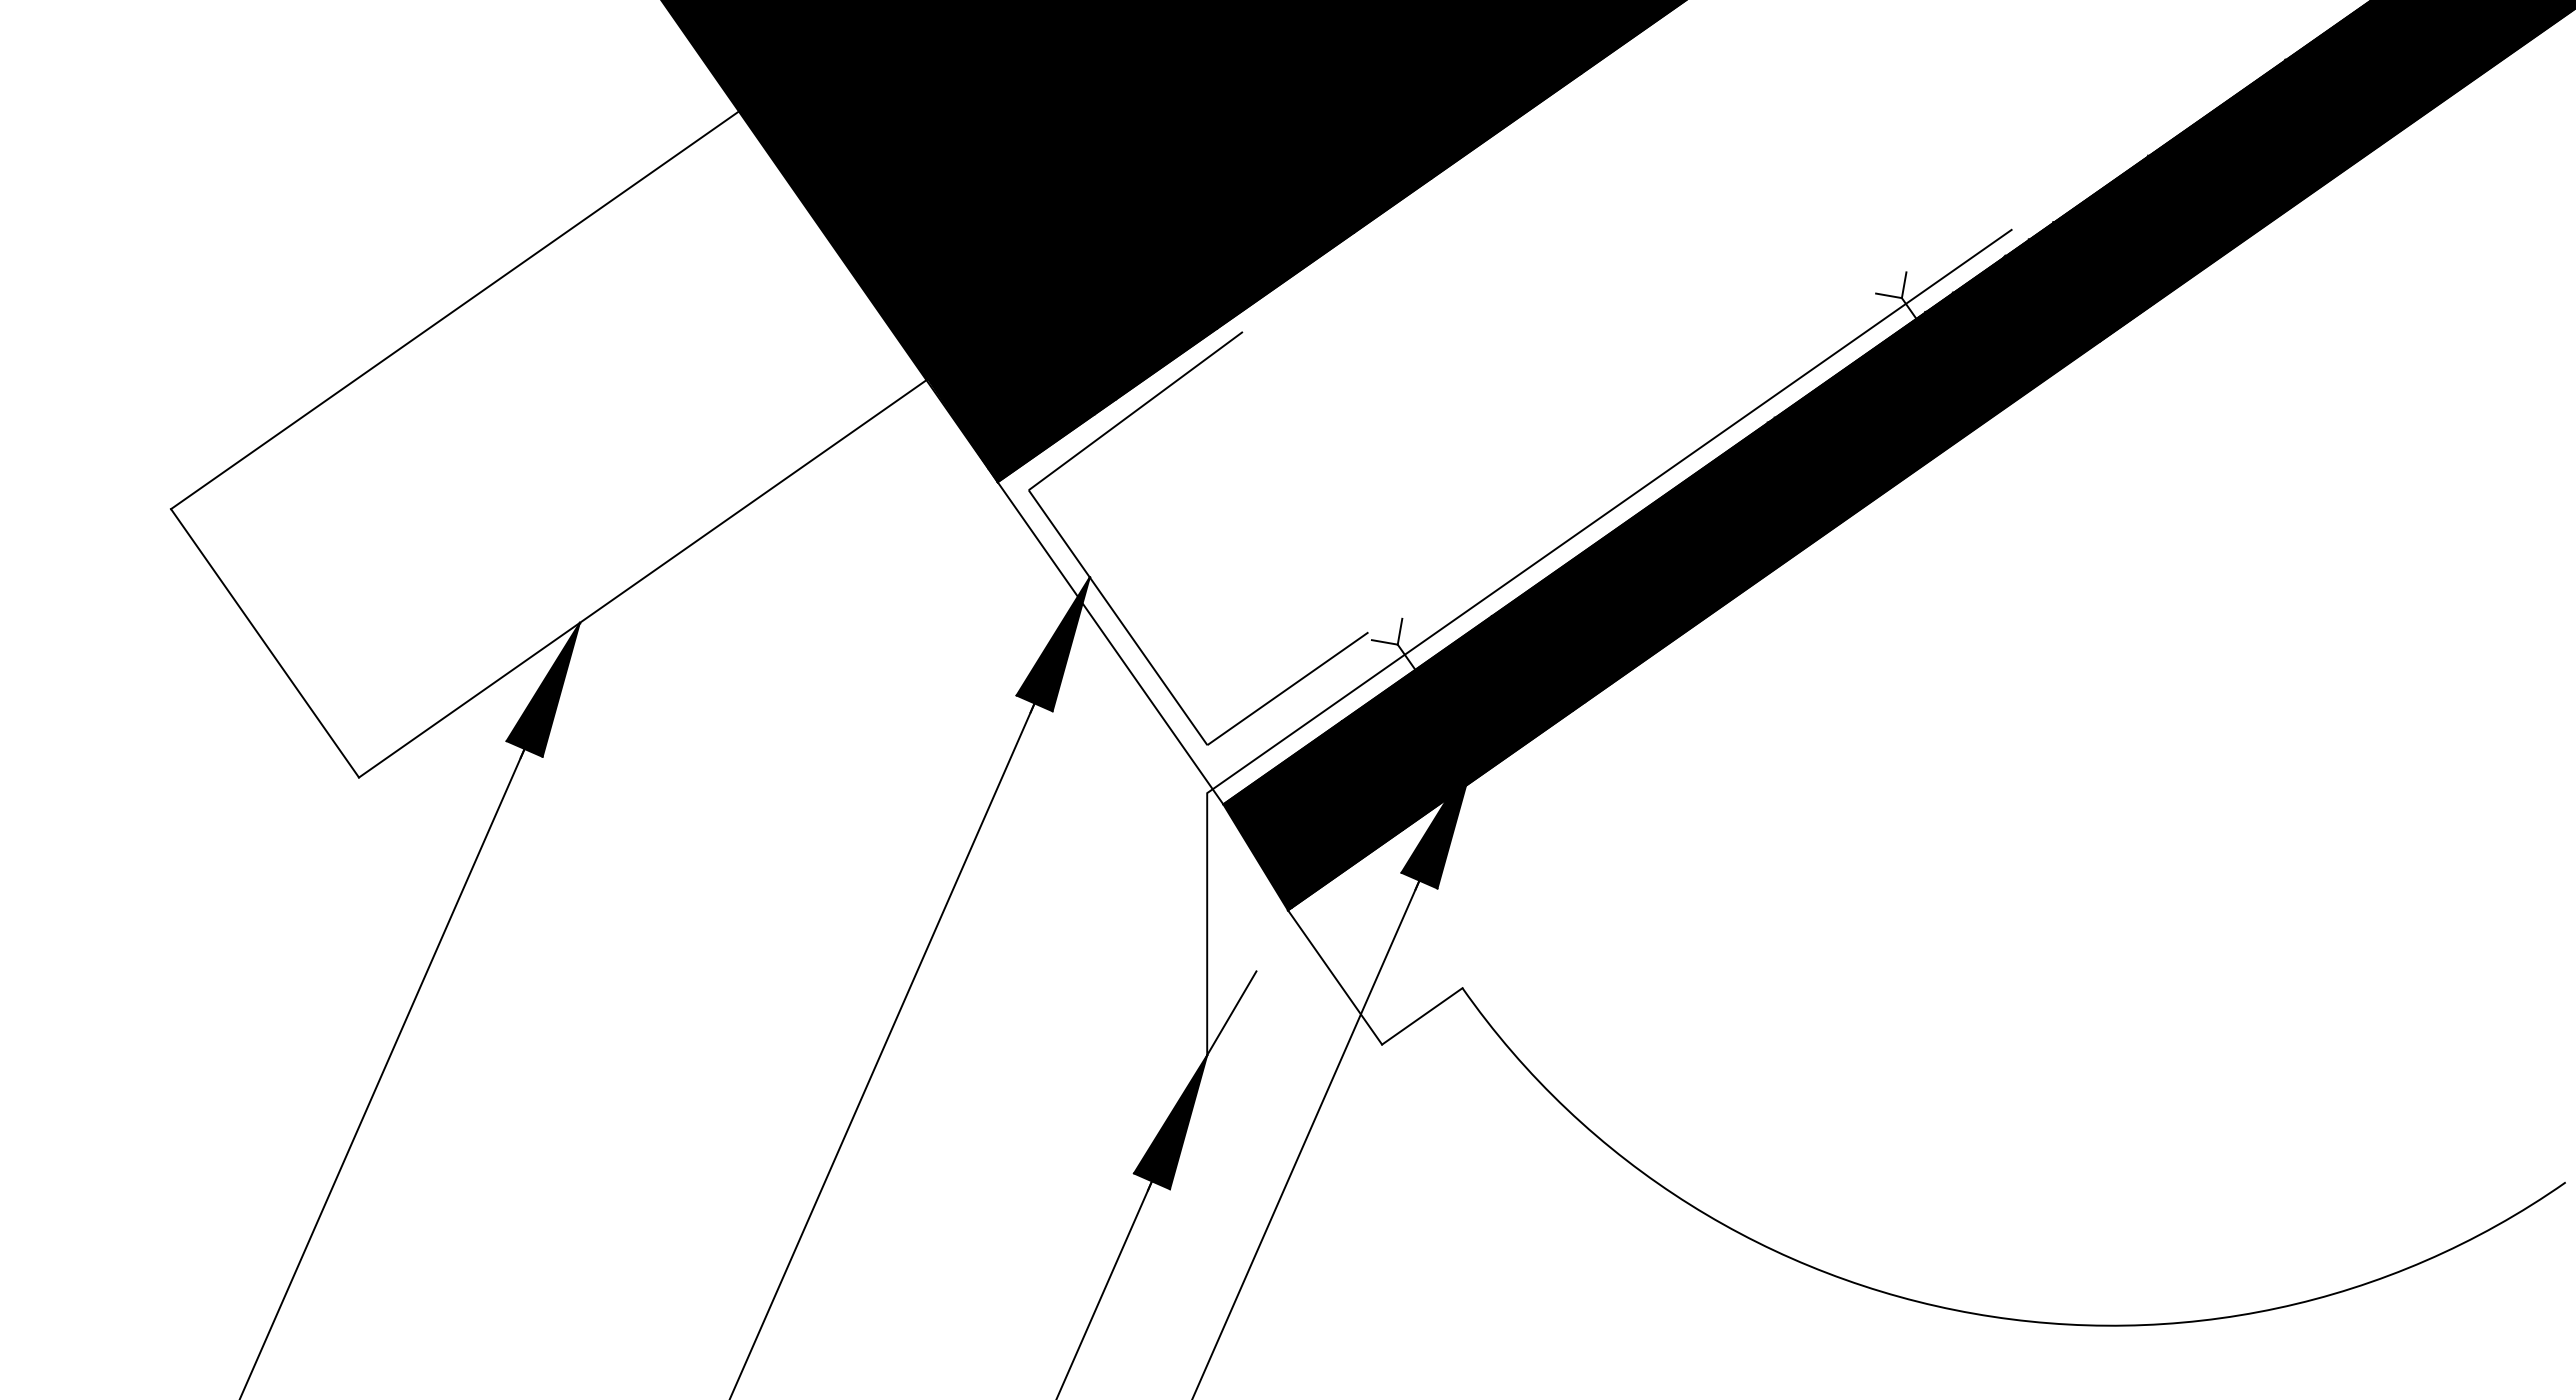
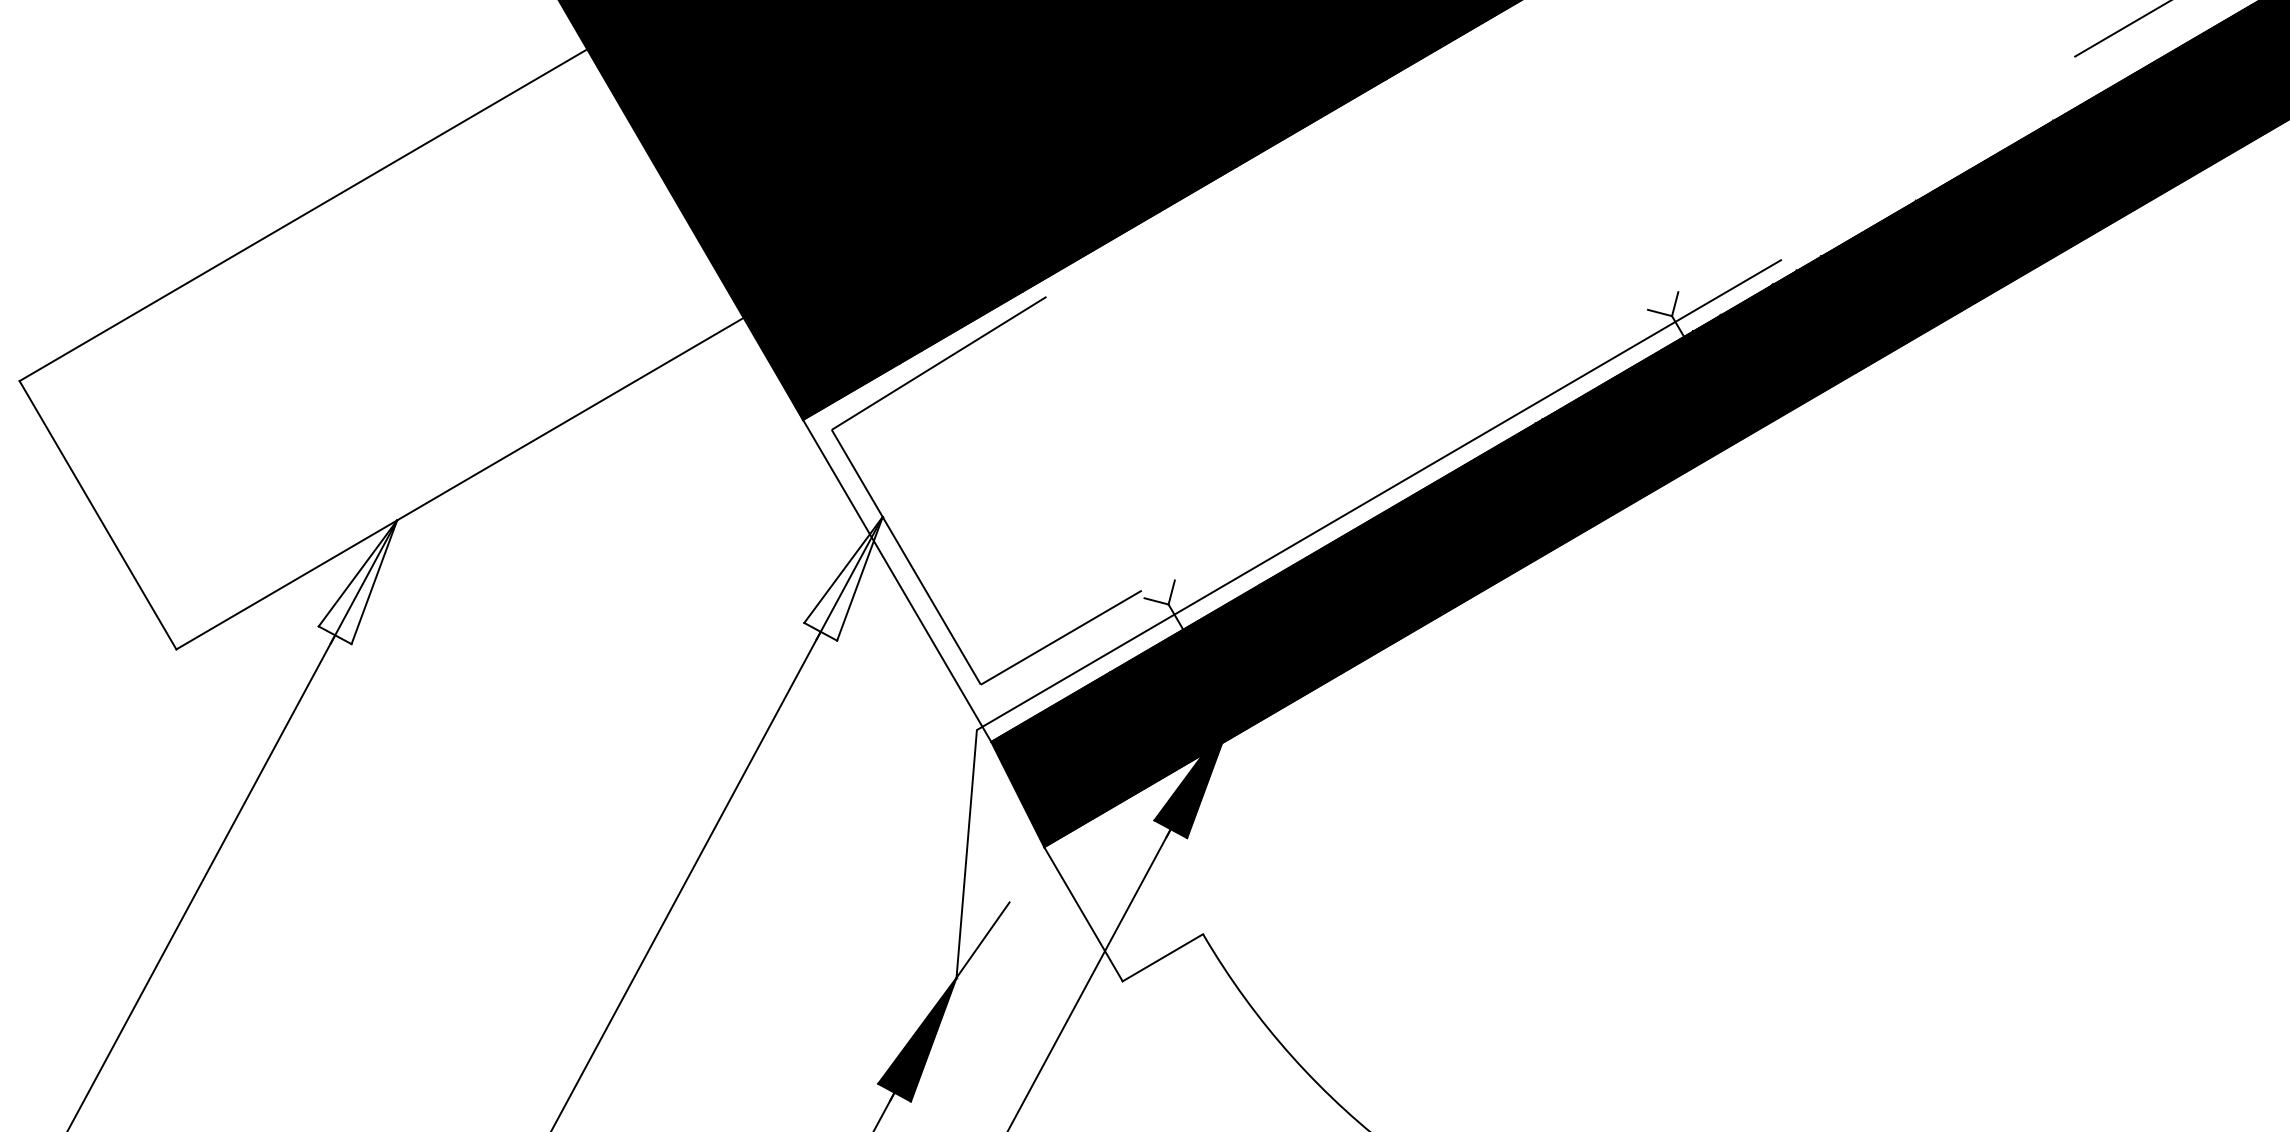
fill: (1052, 644) -> (842, 577), removed
fill: (542, 689) -> (356, 580), removed

